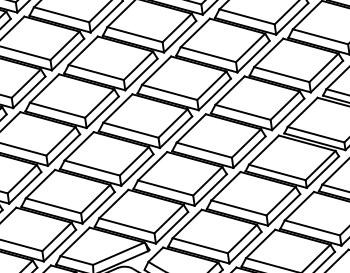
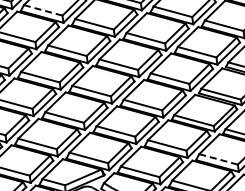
line: (62, 14) -> (43, 10), solid -> dashed
line: (312, 228) -> (218, 159), solid -> dashed

